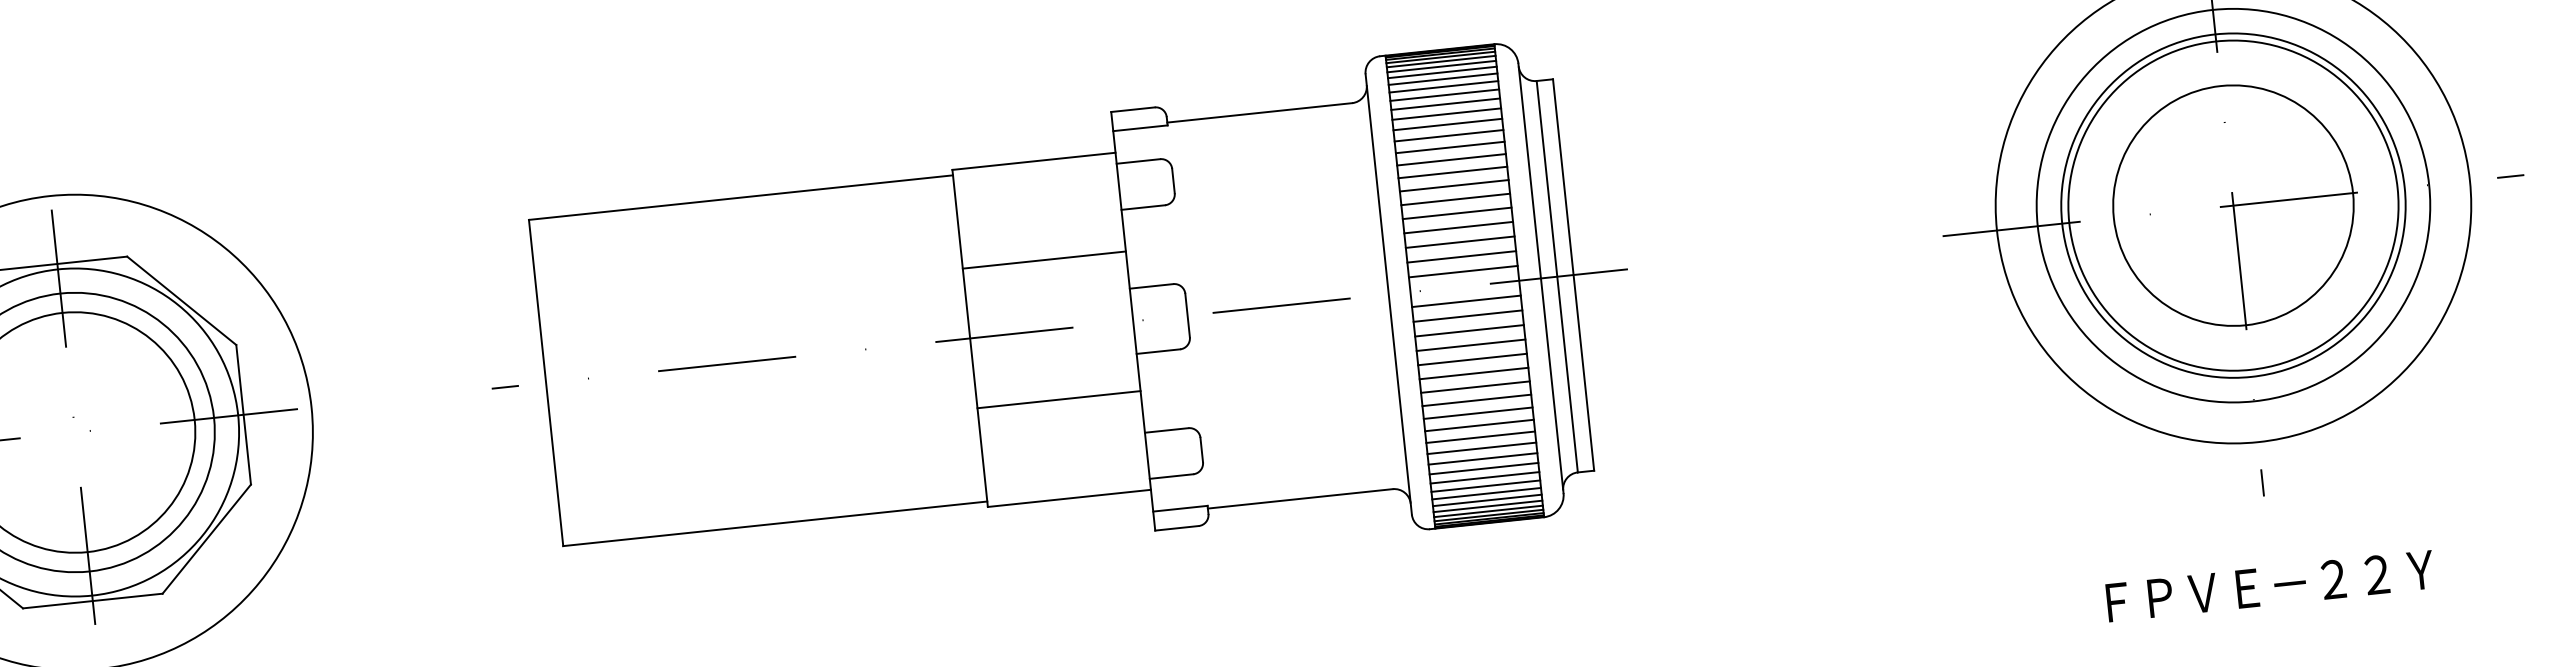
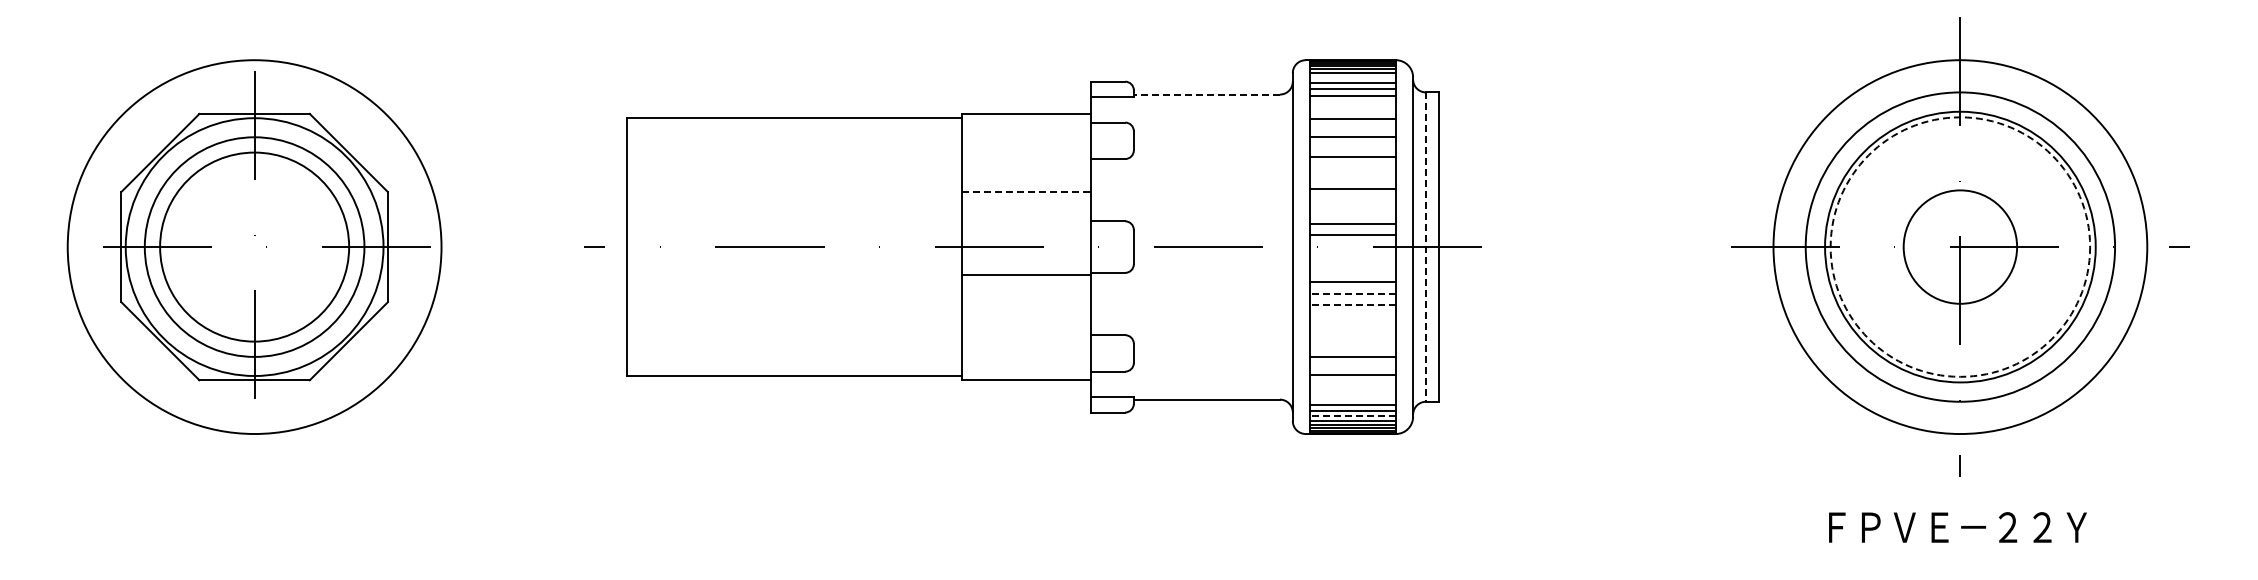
line: (1441, 73) -> (1352, 78), removed
line: (1445, 104) -> (1352, 103), removed
line: (1259, 112) -> (1206, 94), solid -> dashed
line: (1446, 113) -> (1352, 110), removed
line: (1448, 136) -> (1352, 128), removed
line: (1451, 160) -> (1352, 147), removed
line: (1453, 185) -> (1352, 167), removed
line: (1455, 199) -> (1352, 178), removed
circle: (2233, 204) -> (1960, 246), solid -> dashed
circle: (2232, 205) -> (1959, 246), size x0.6
line: (1458, 227) -> (1352, 200), removed
line: (1459, 242) -> (1352, 212), removed
line: (1044, 259) -> (1026, 191), solid -> dashed
line: (1557, 277) -> (1426, 247), solid -> dashed
line: (1465, 300) -> (1352, 258), removed
line: (1467, 316) -> (1352, 270), removed
line: (1470, 345) -> (1352, 293), solid -> dashed
line: (1471, 359) -> (1352, 304), solid -> dashed
line: (1473, 373) -> (1352, 315), removed
line: (1474, 386) -> (1352, 326), removed
line: (1057, 400) -> (1025, 275), moved
line: (1476, 400) -> (1352, 337), removed
line: (1477, 413) -> (1352, 347), removed
line: (1480, 437) -> (1352, 366), removed
line: (1482, 459) -> (1352, 383), removed
line: (1483, 469) -> (1352, 391), removed
line: (1484, 478) -> (1352, 398), removed
line: (1486, 500) -> (1352, 416), solid -> dashed
text: (2269, 586) -> (1957, 527), moved

